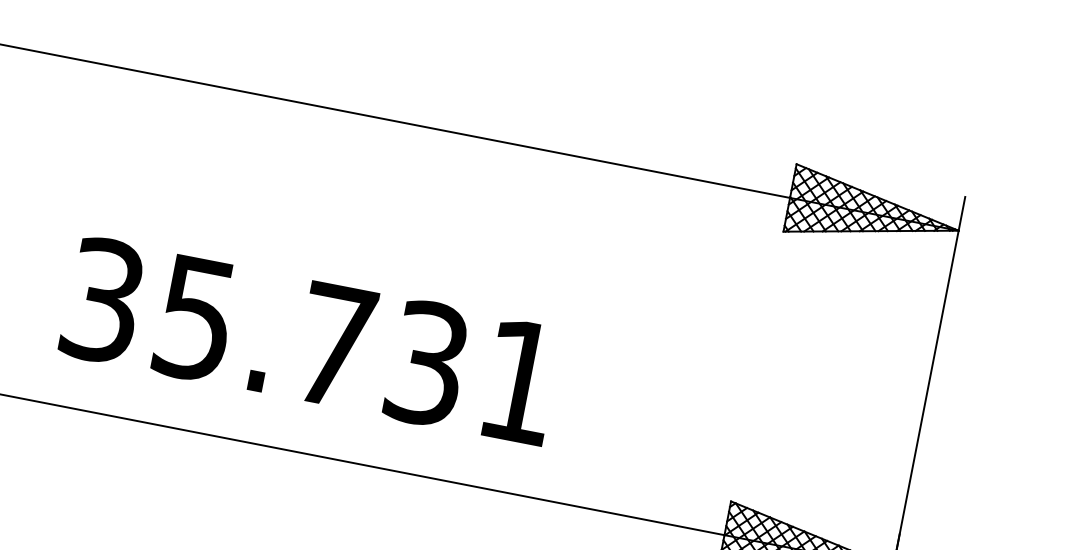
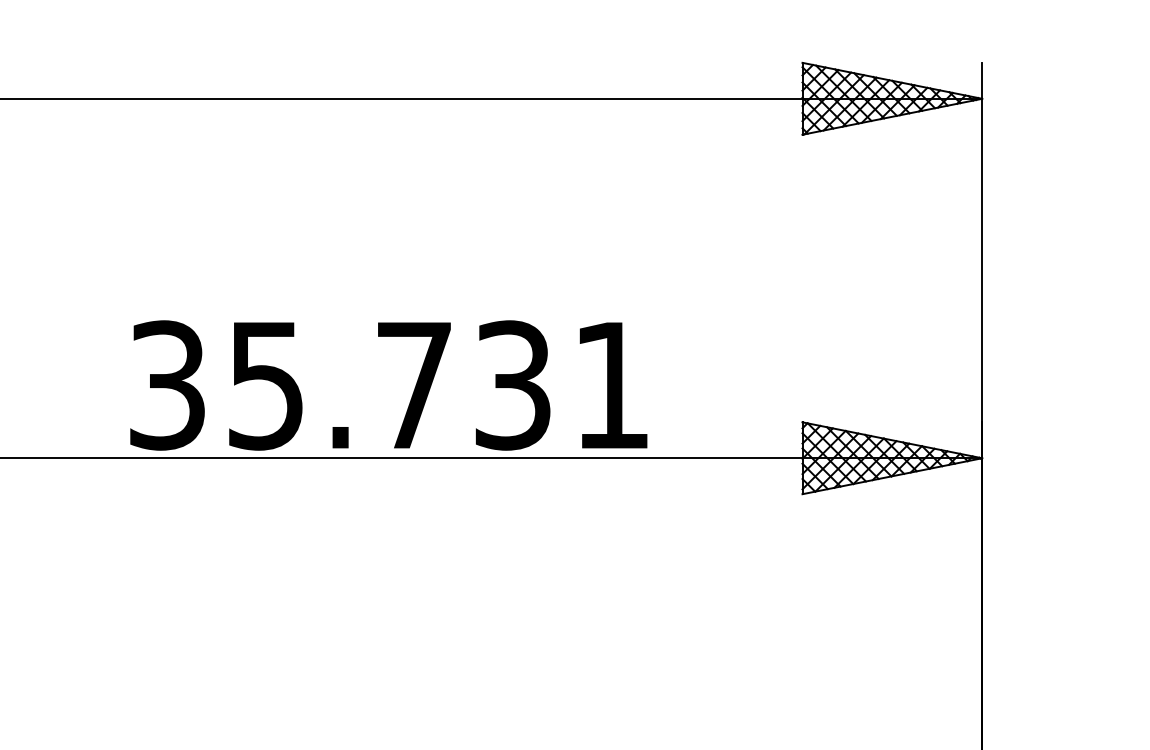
text: (310, 341) -> (388, 385), moved

